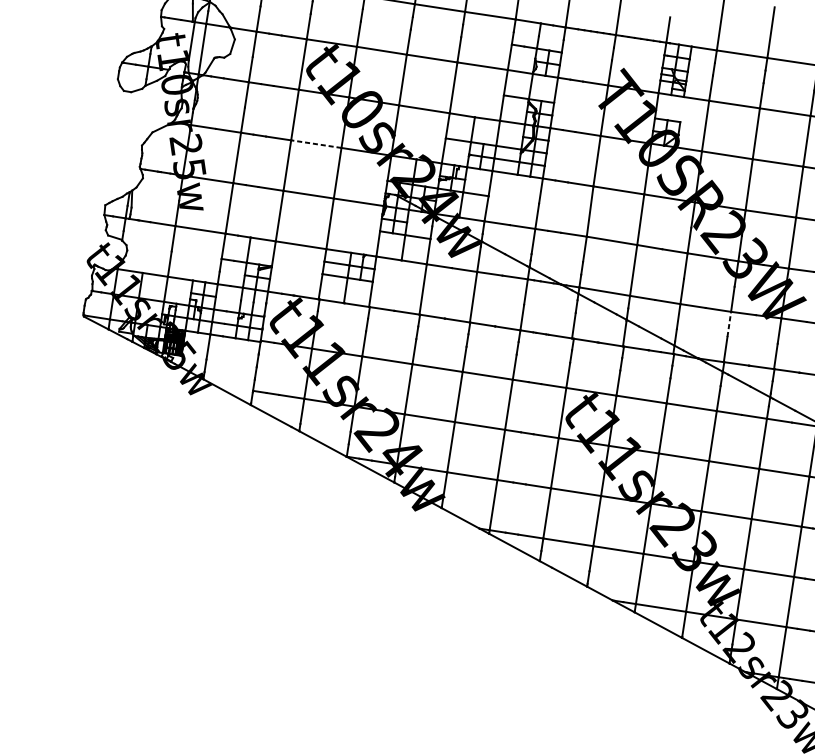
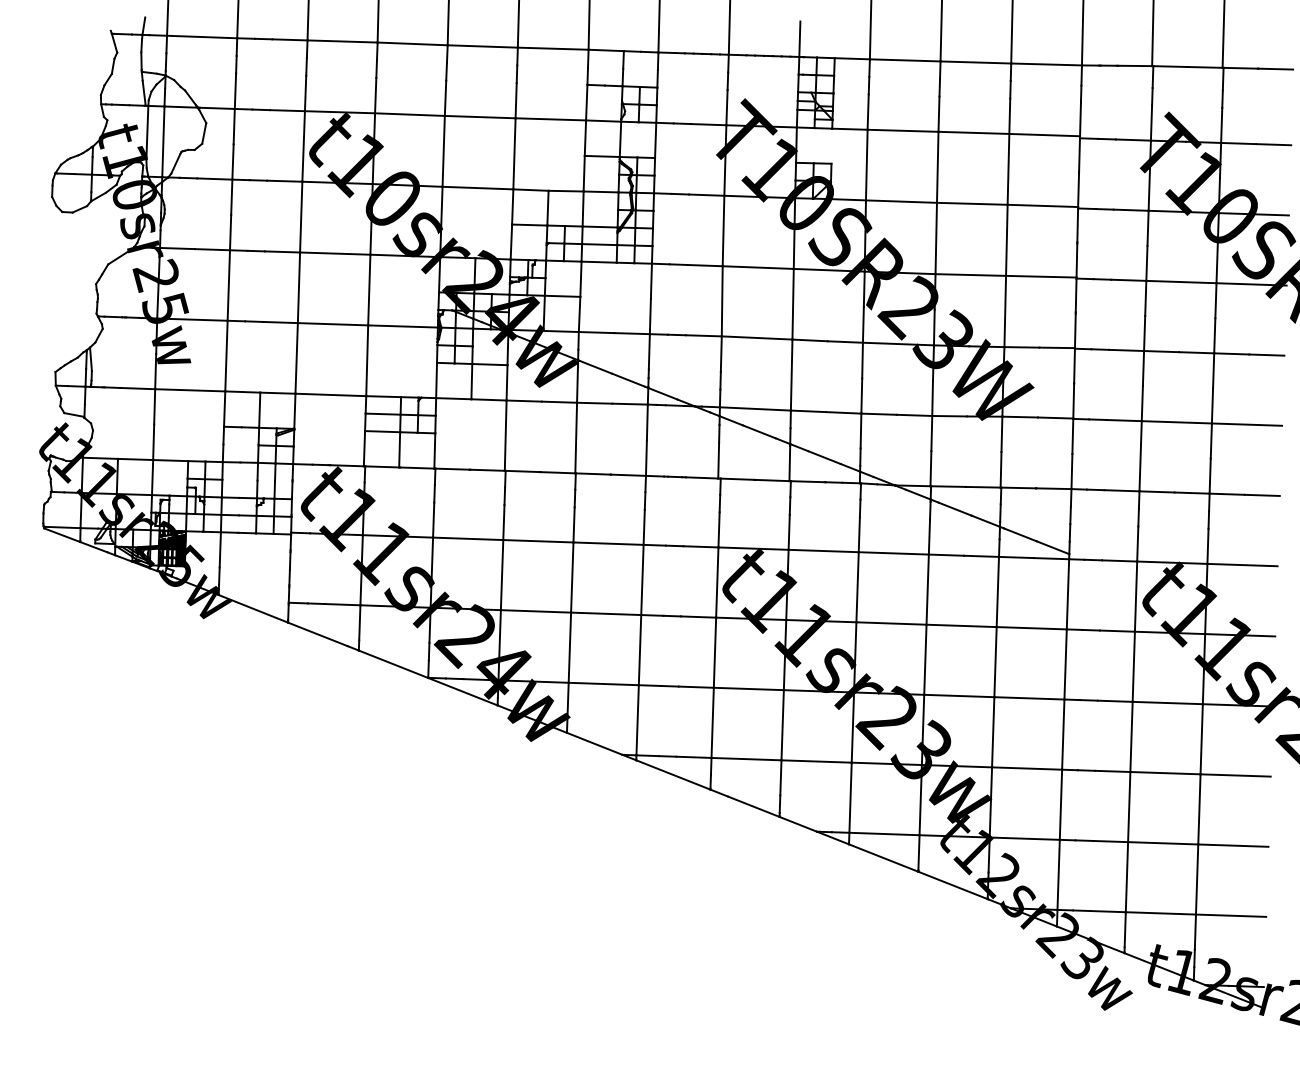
line: (315, 144) -> (334, 253), dashed -> solid
line: (729, 324) -> (931, 433), dashed -> solid

